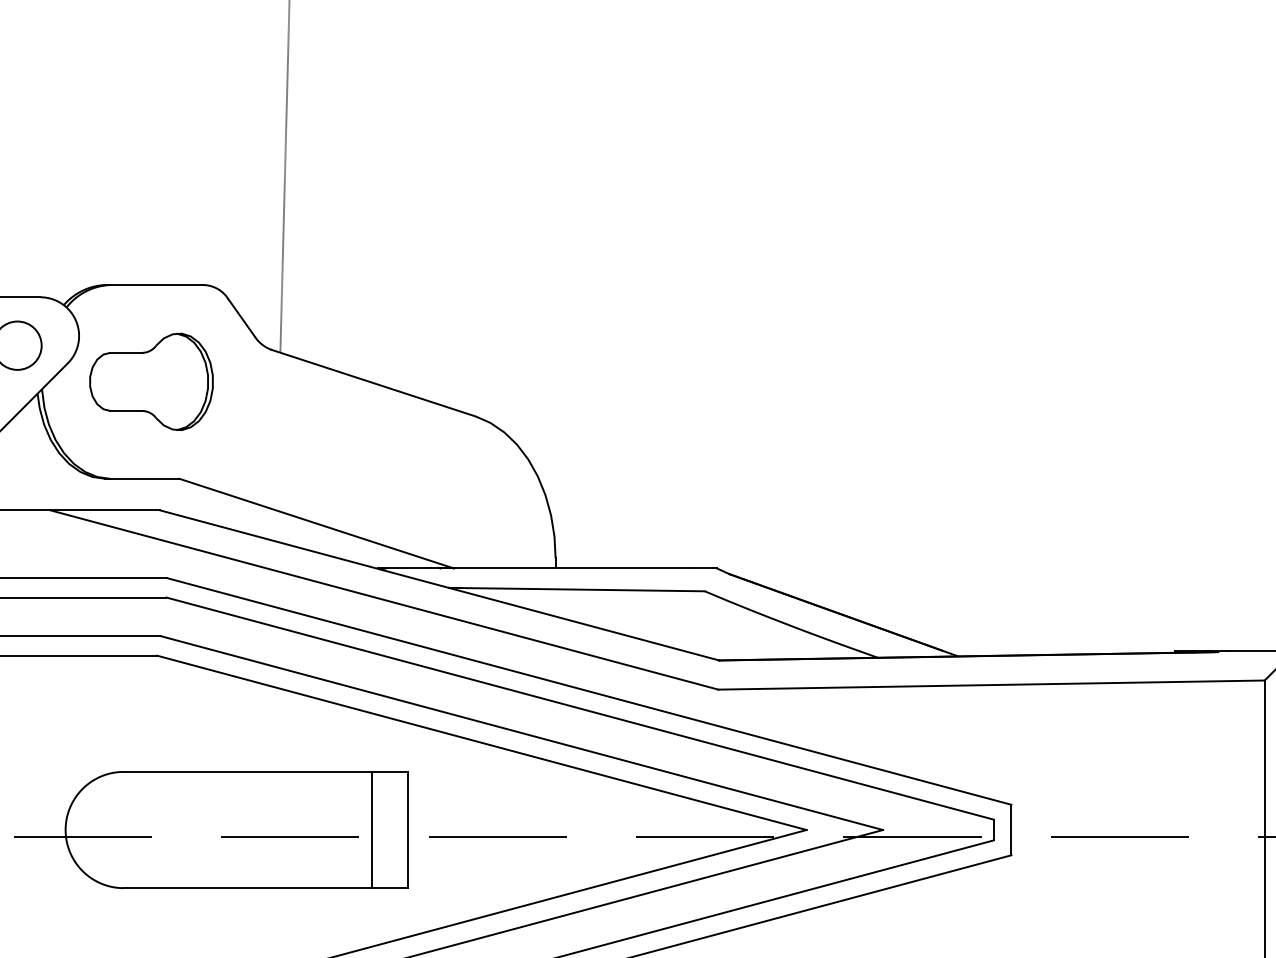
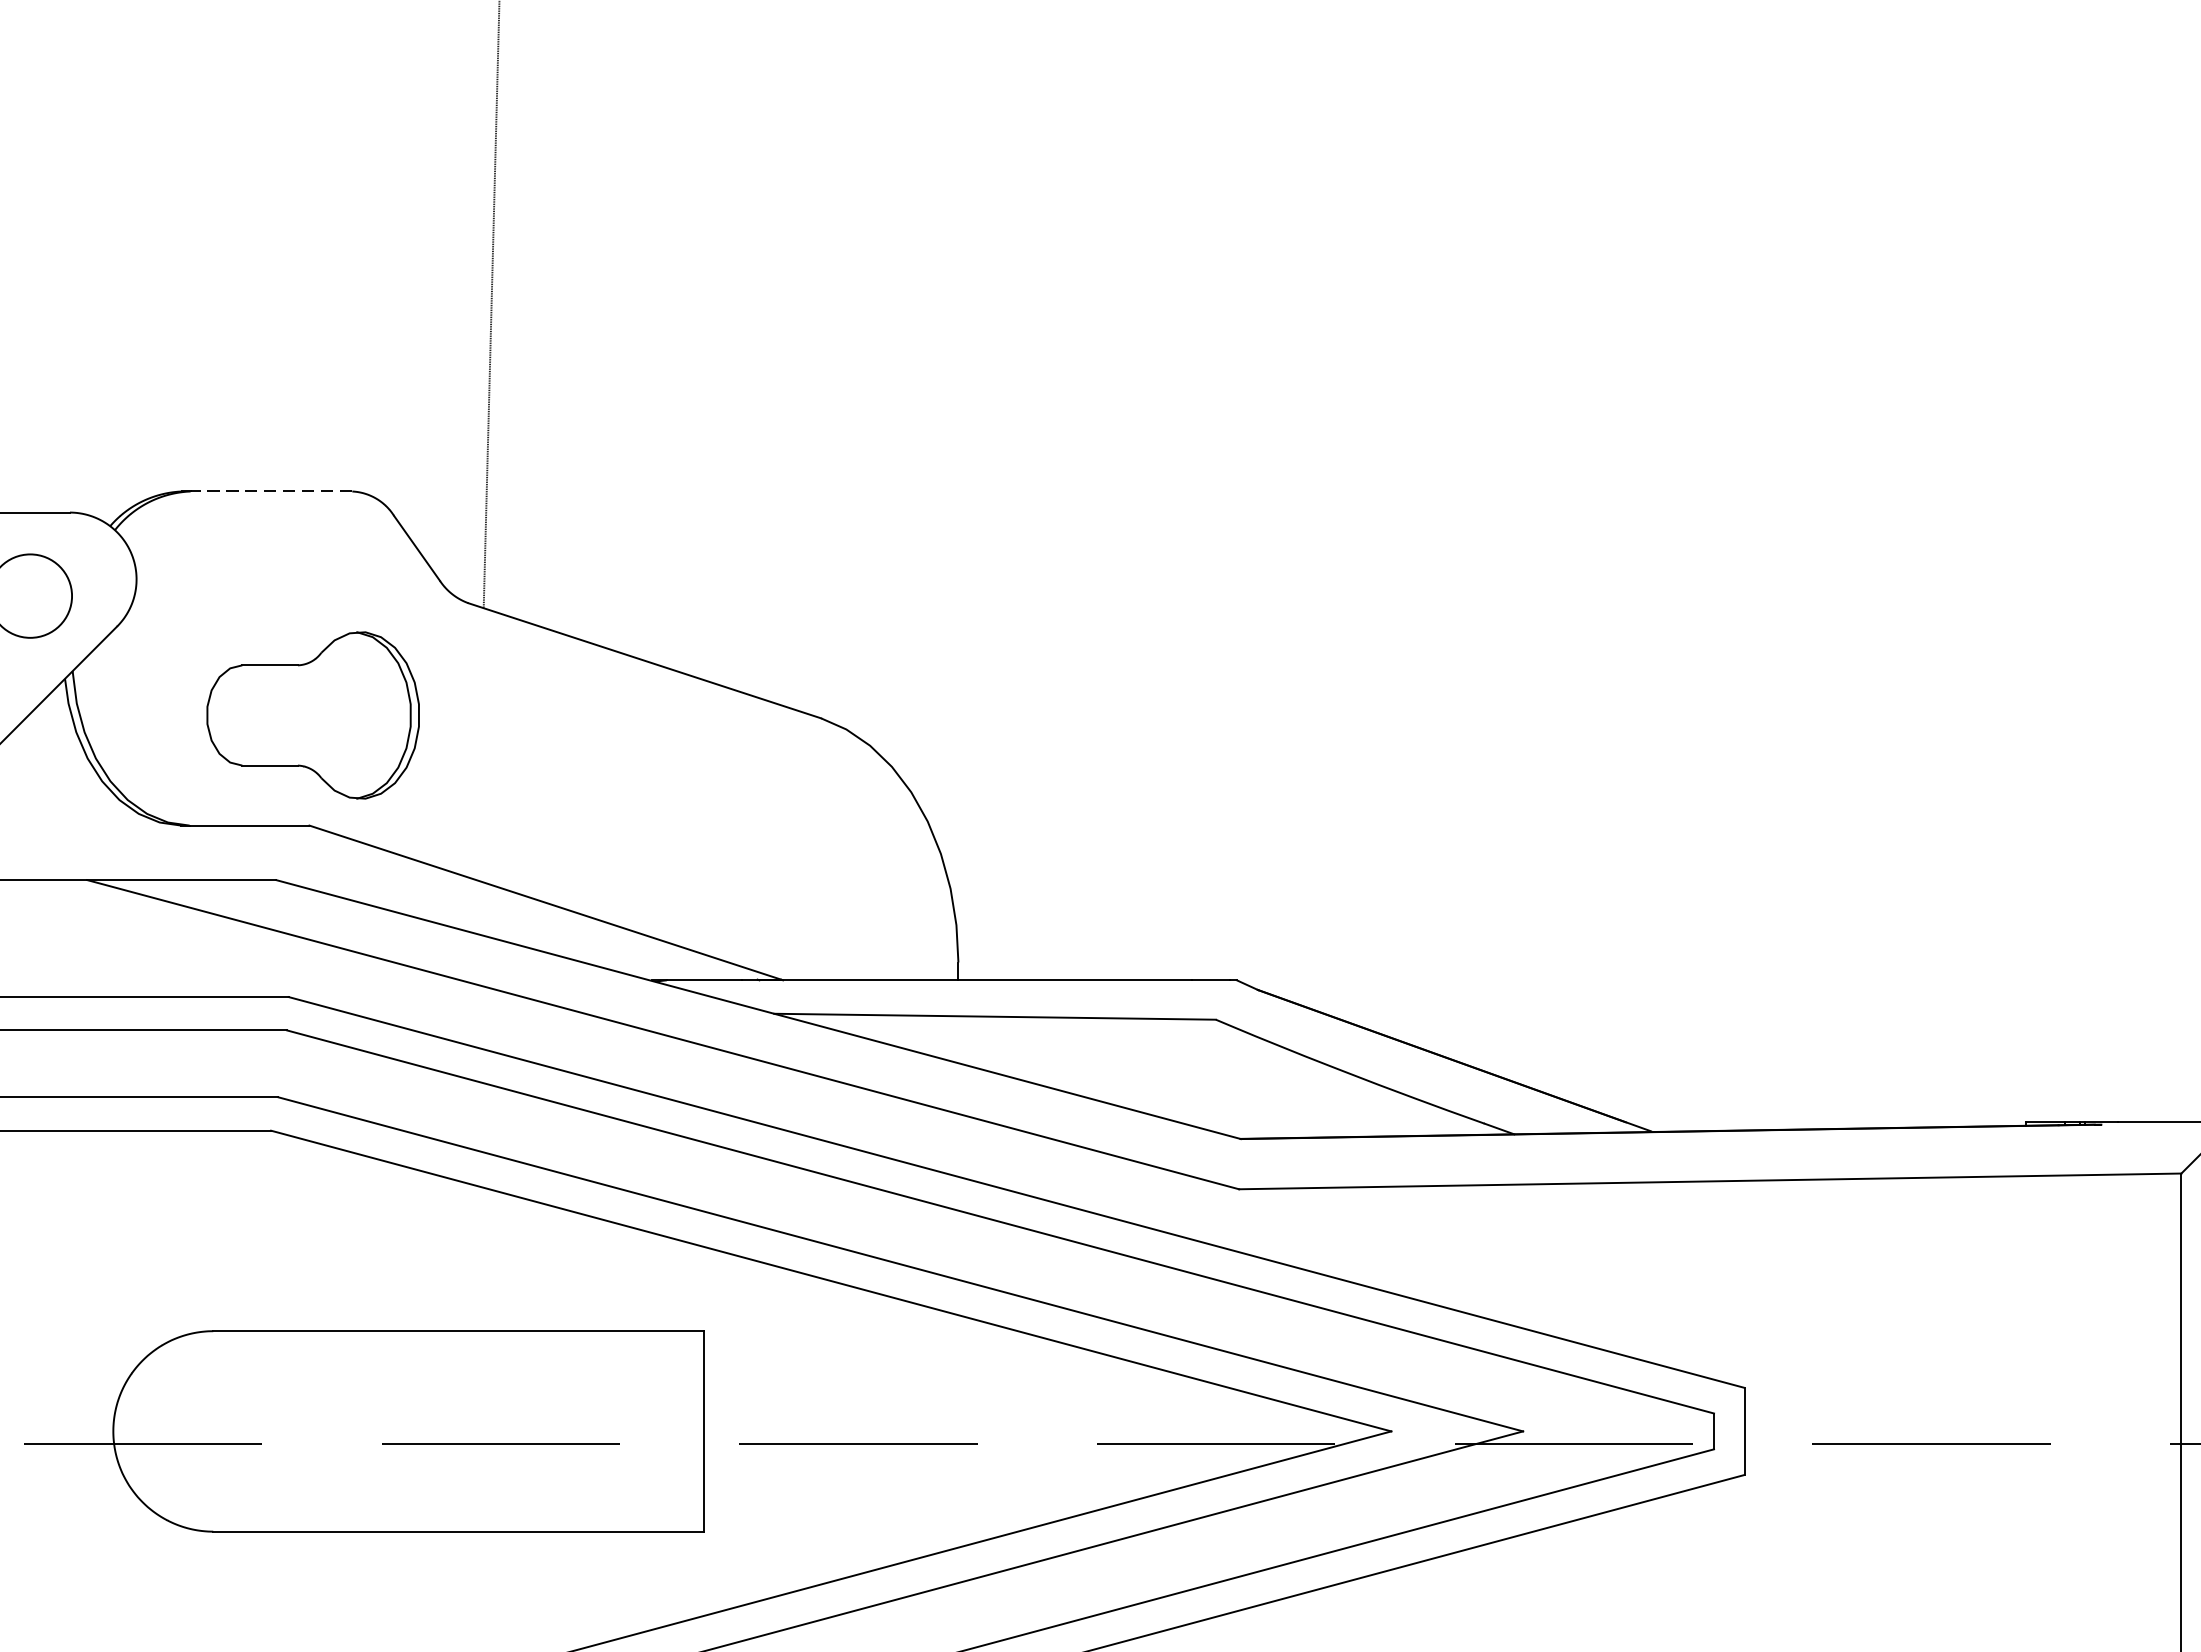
line: (157, 285) -> (271, 492), solid -> dashed
part: (151, 381) -> (313, 714), moved
line: (371, 829) -> (640, 1430), removed

